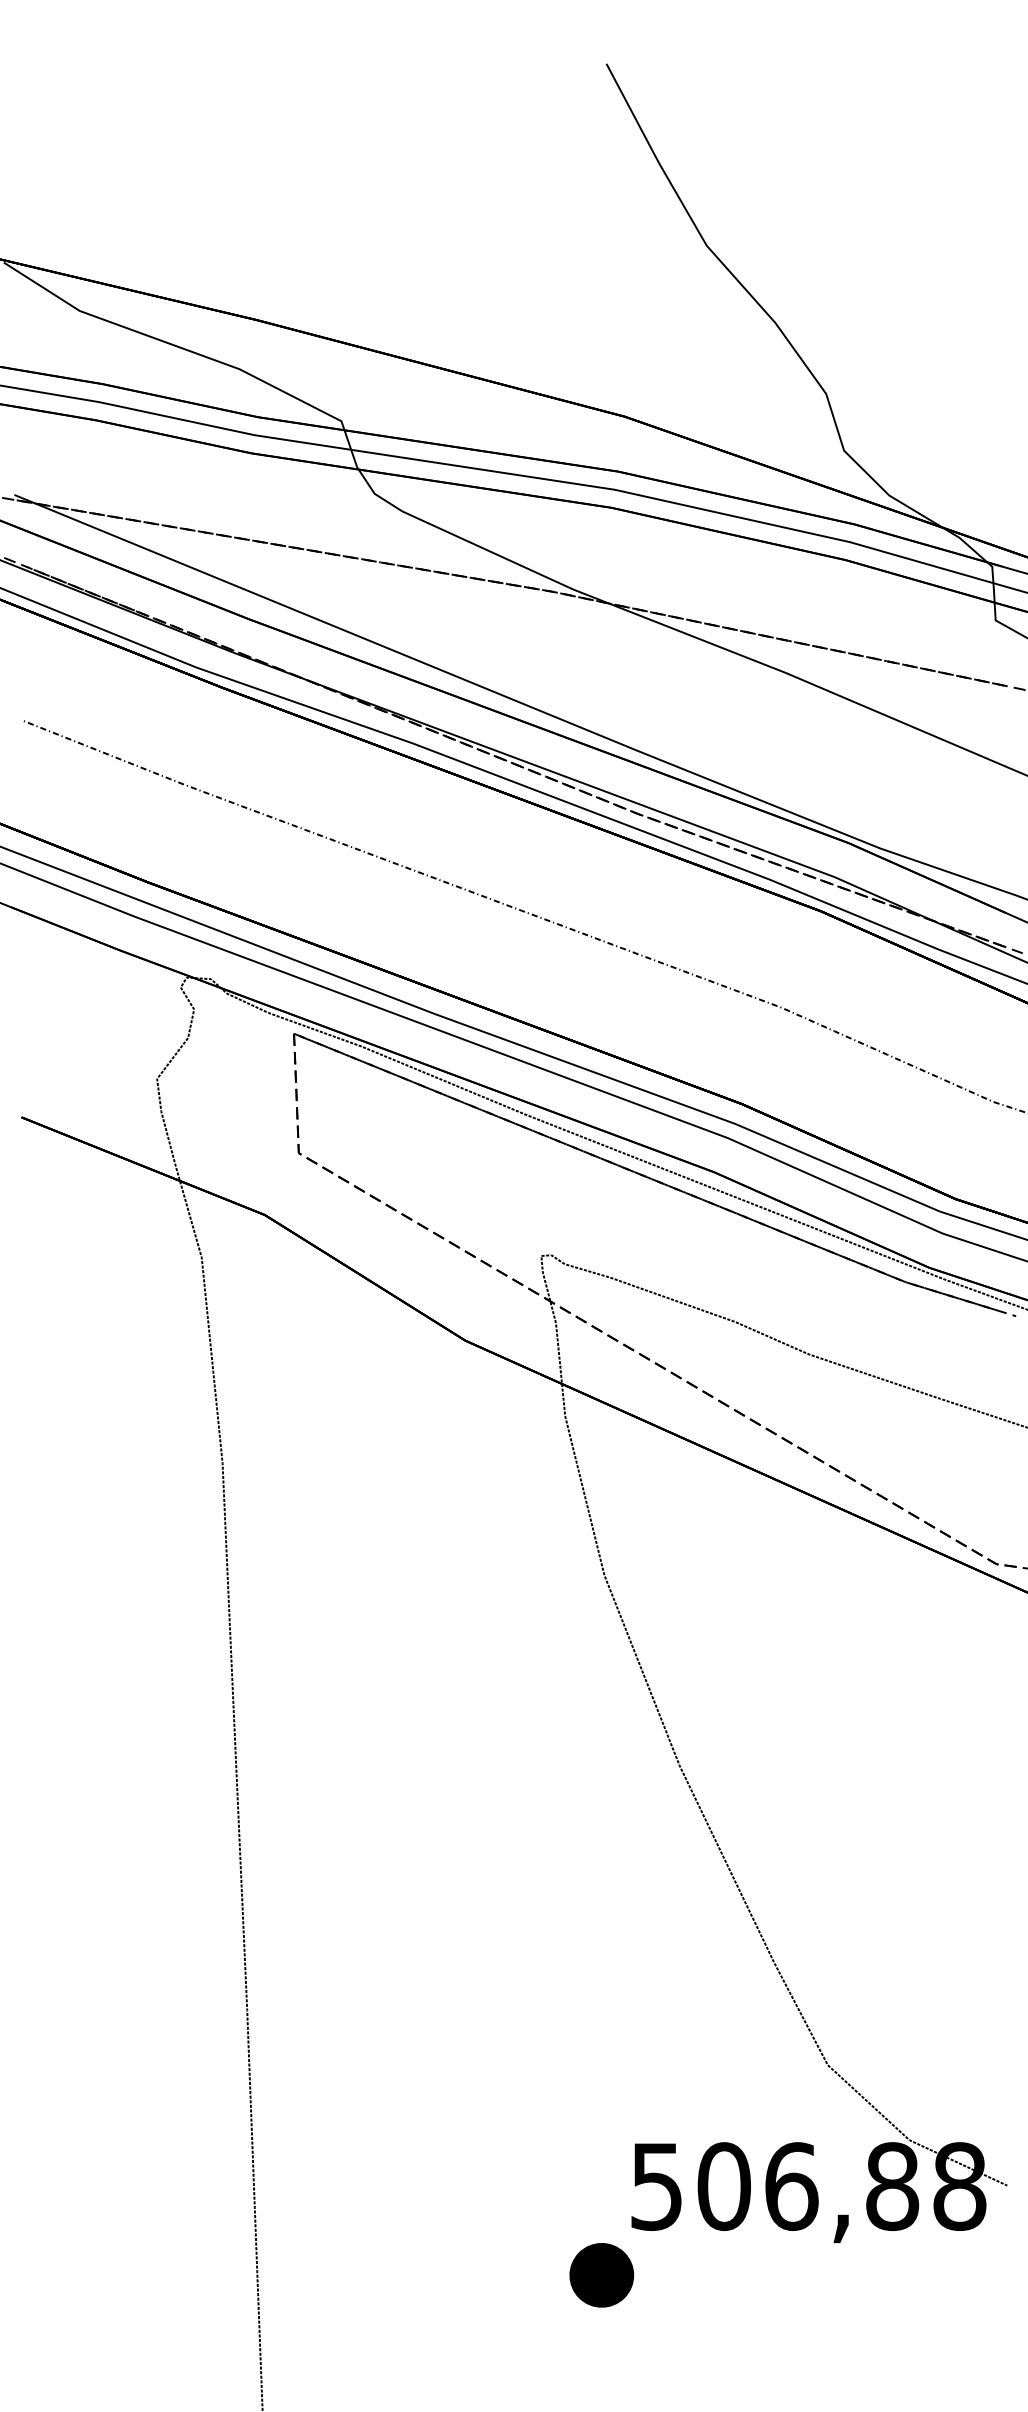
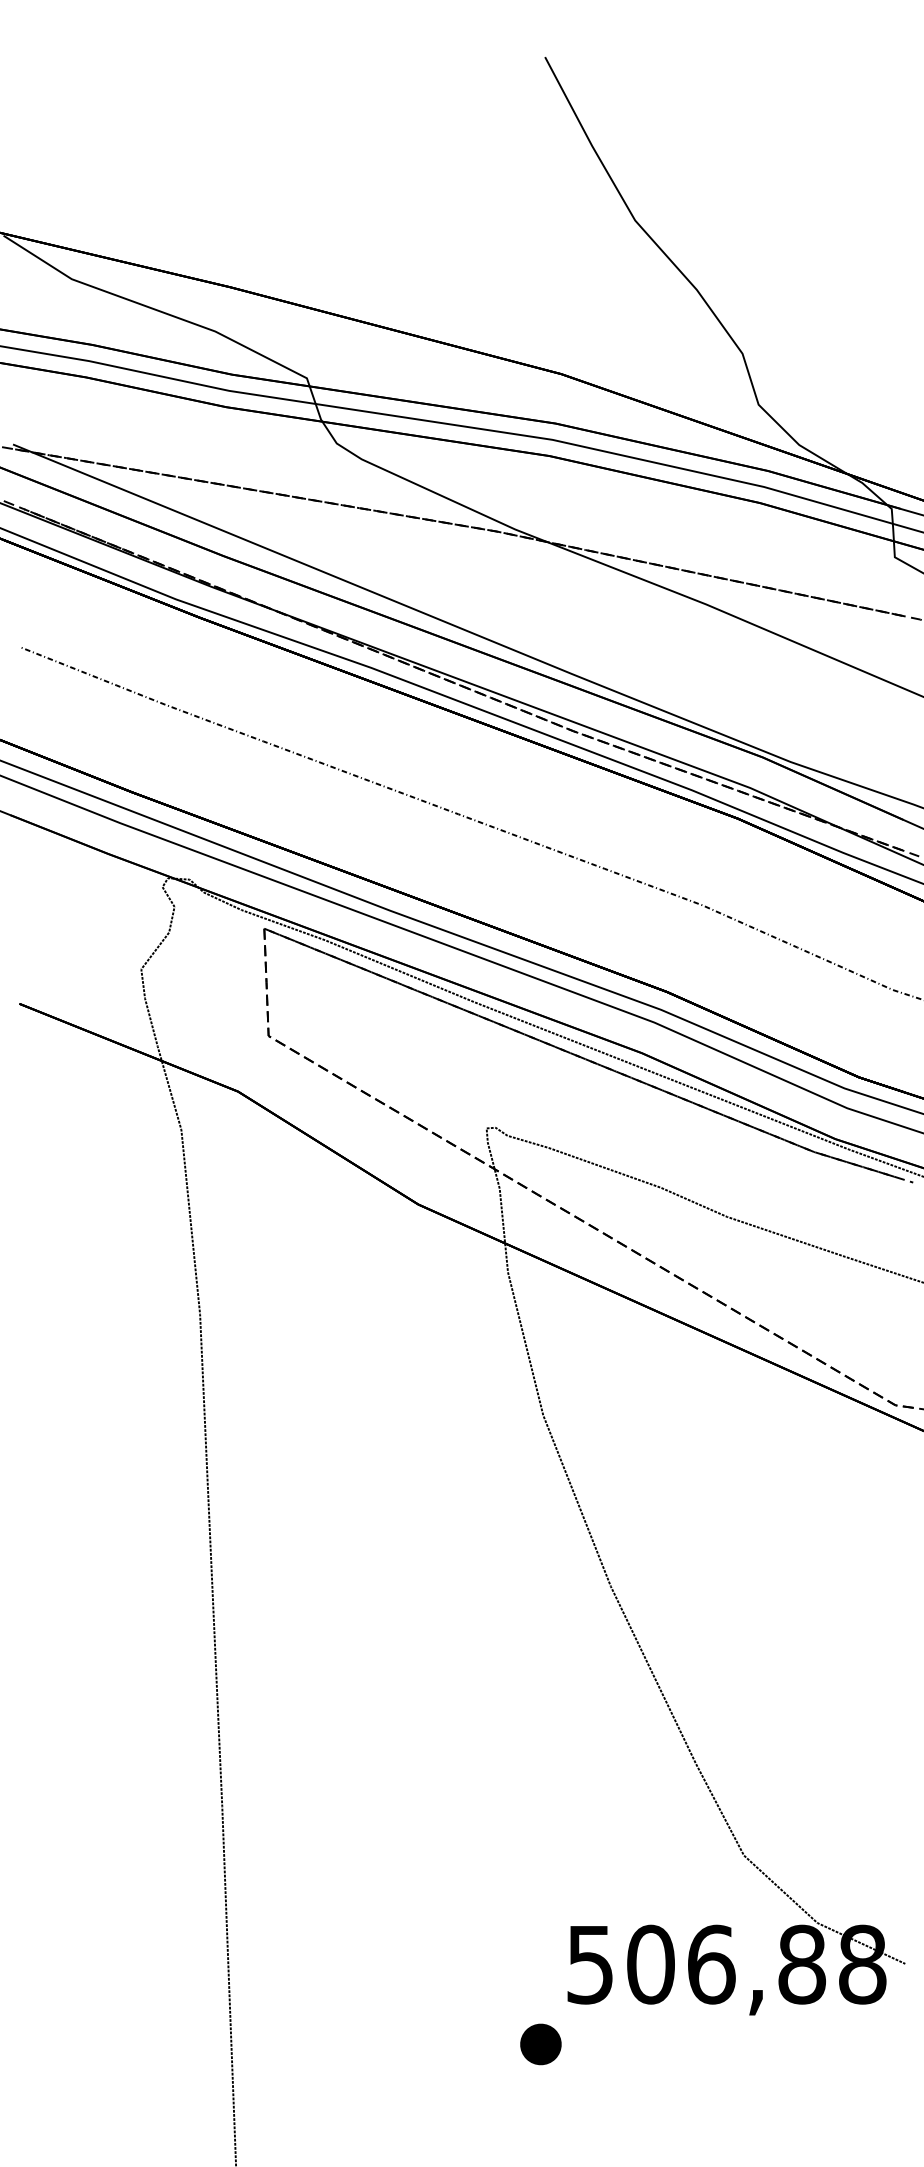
part: (601, 2275) -> (540, 2044), size x0.71

